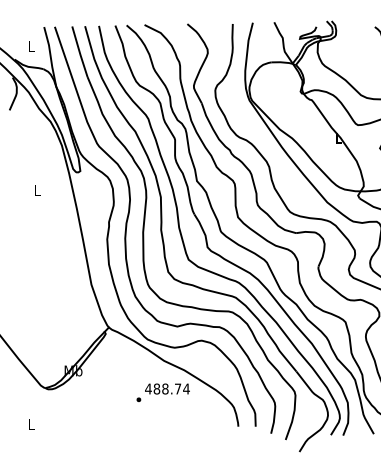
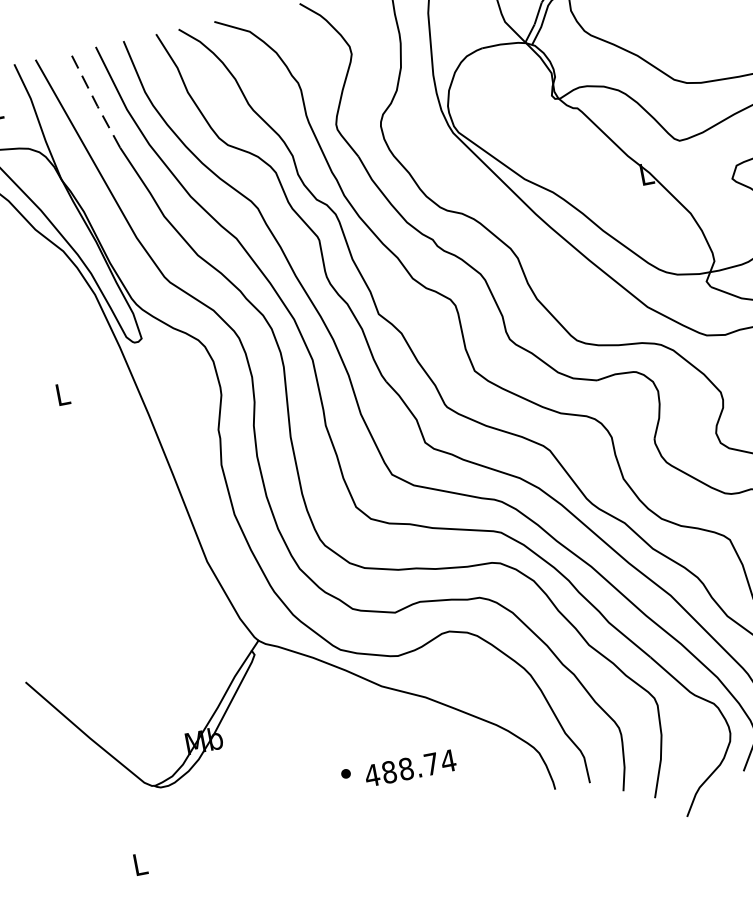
line: (79, 52) -> (94, 101), solid -> dashed
text: (167, 388) -> (410, 767), moved

